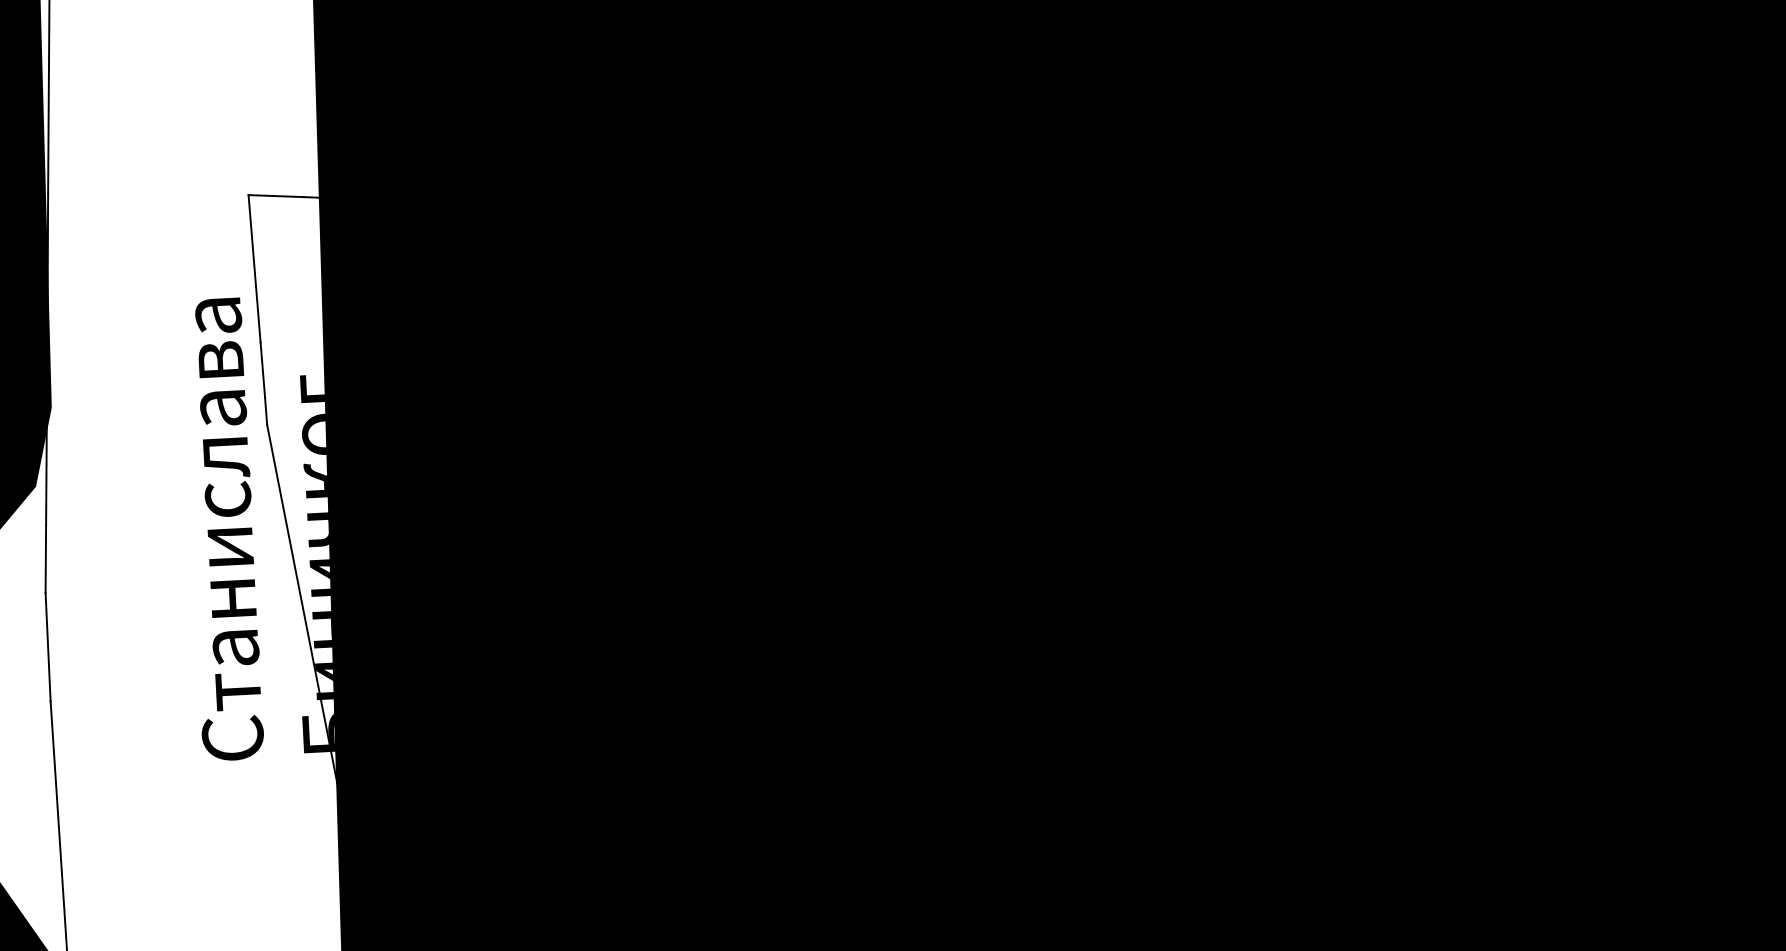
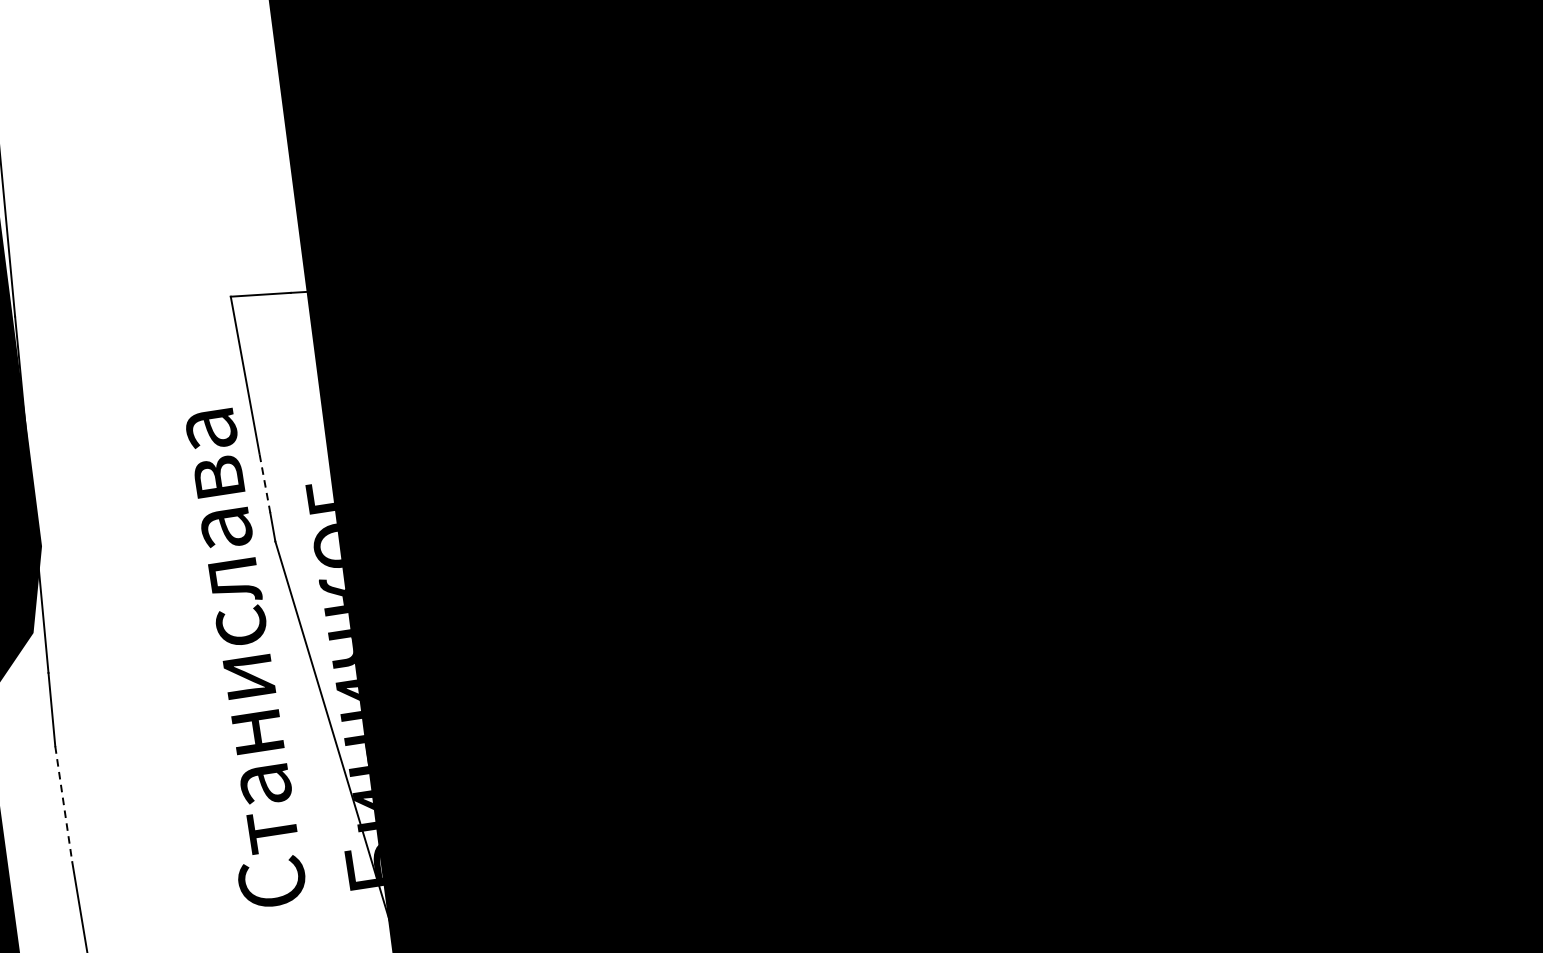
line: (262, 370) -> (264, 483), solid -> dashed
line: (48, 647) -> (64, 804), solid -> dashed

